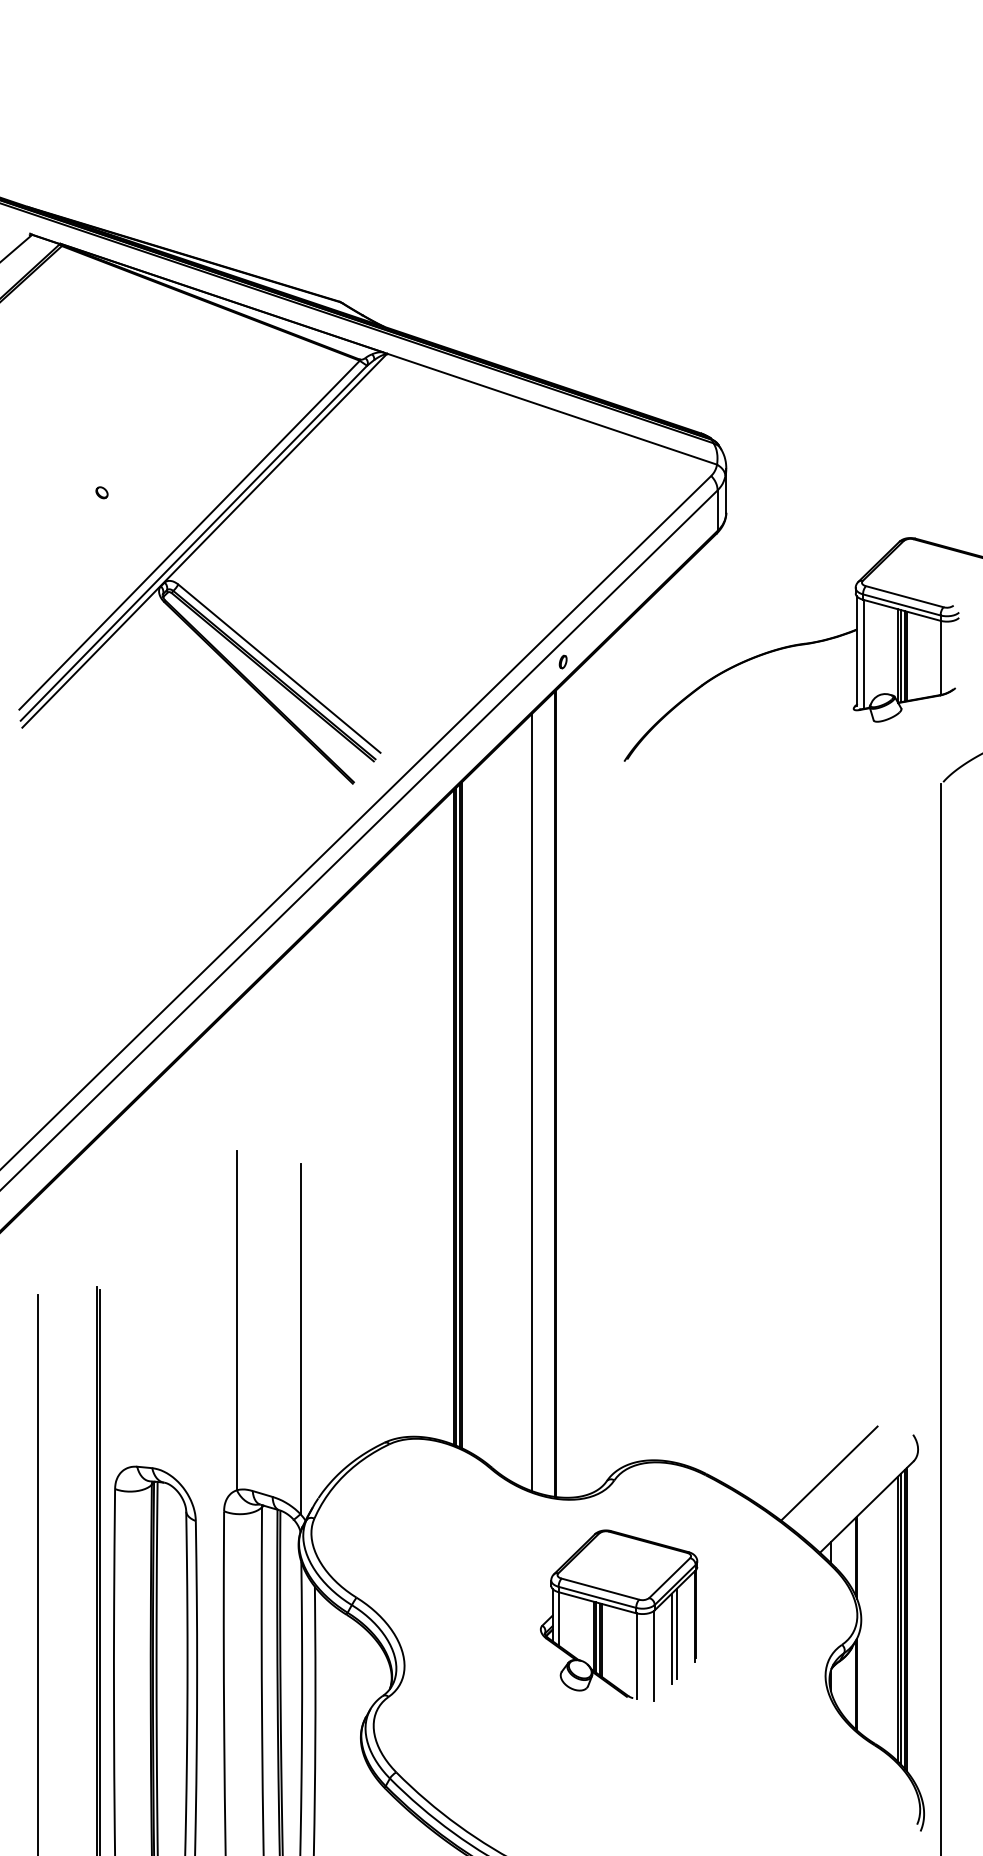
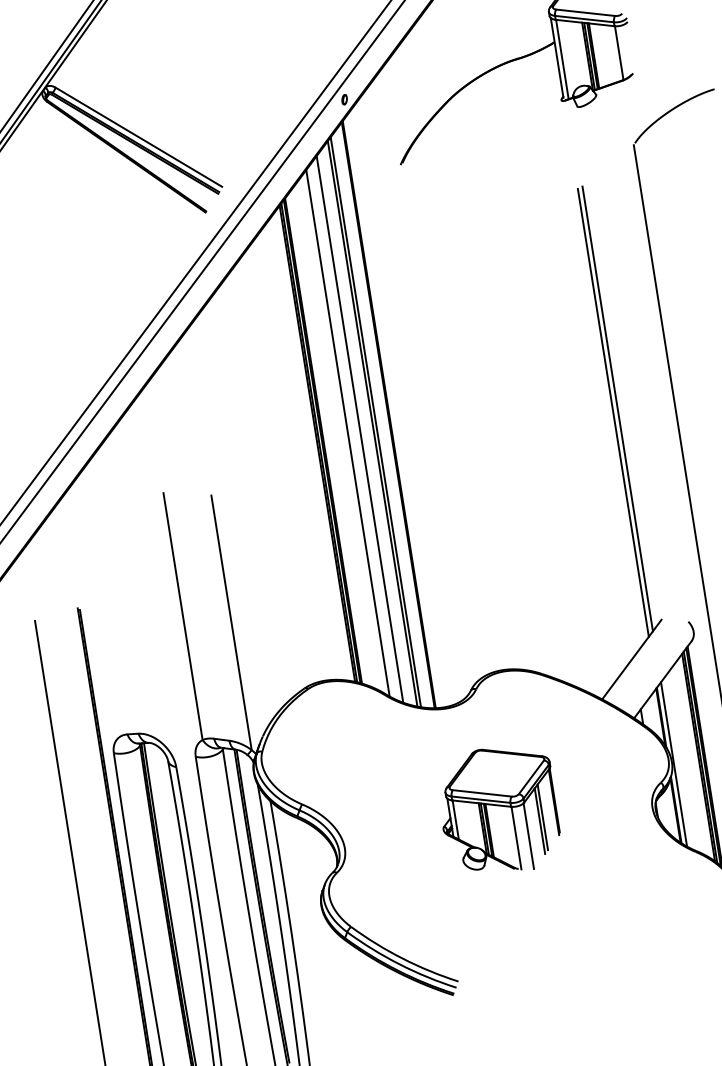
line: (536, 1100) -> (375, 421), added
line: (513, 1106) -> (359, 428), added
line: (496, 1109) -> (347, 433), added
line: (863, 1134) -> (617, 408), added
line: (856, 1138) -> (612, 412), added
part: (619, 1615) -> (499, 810), moved
line: (863, 1622) -> (673, 764), added

